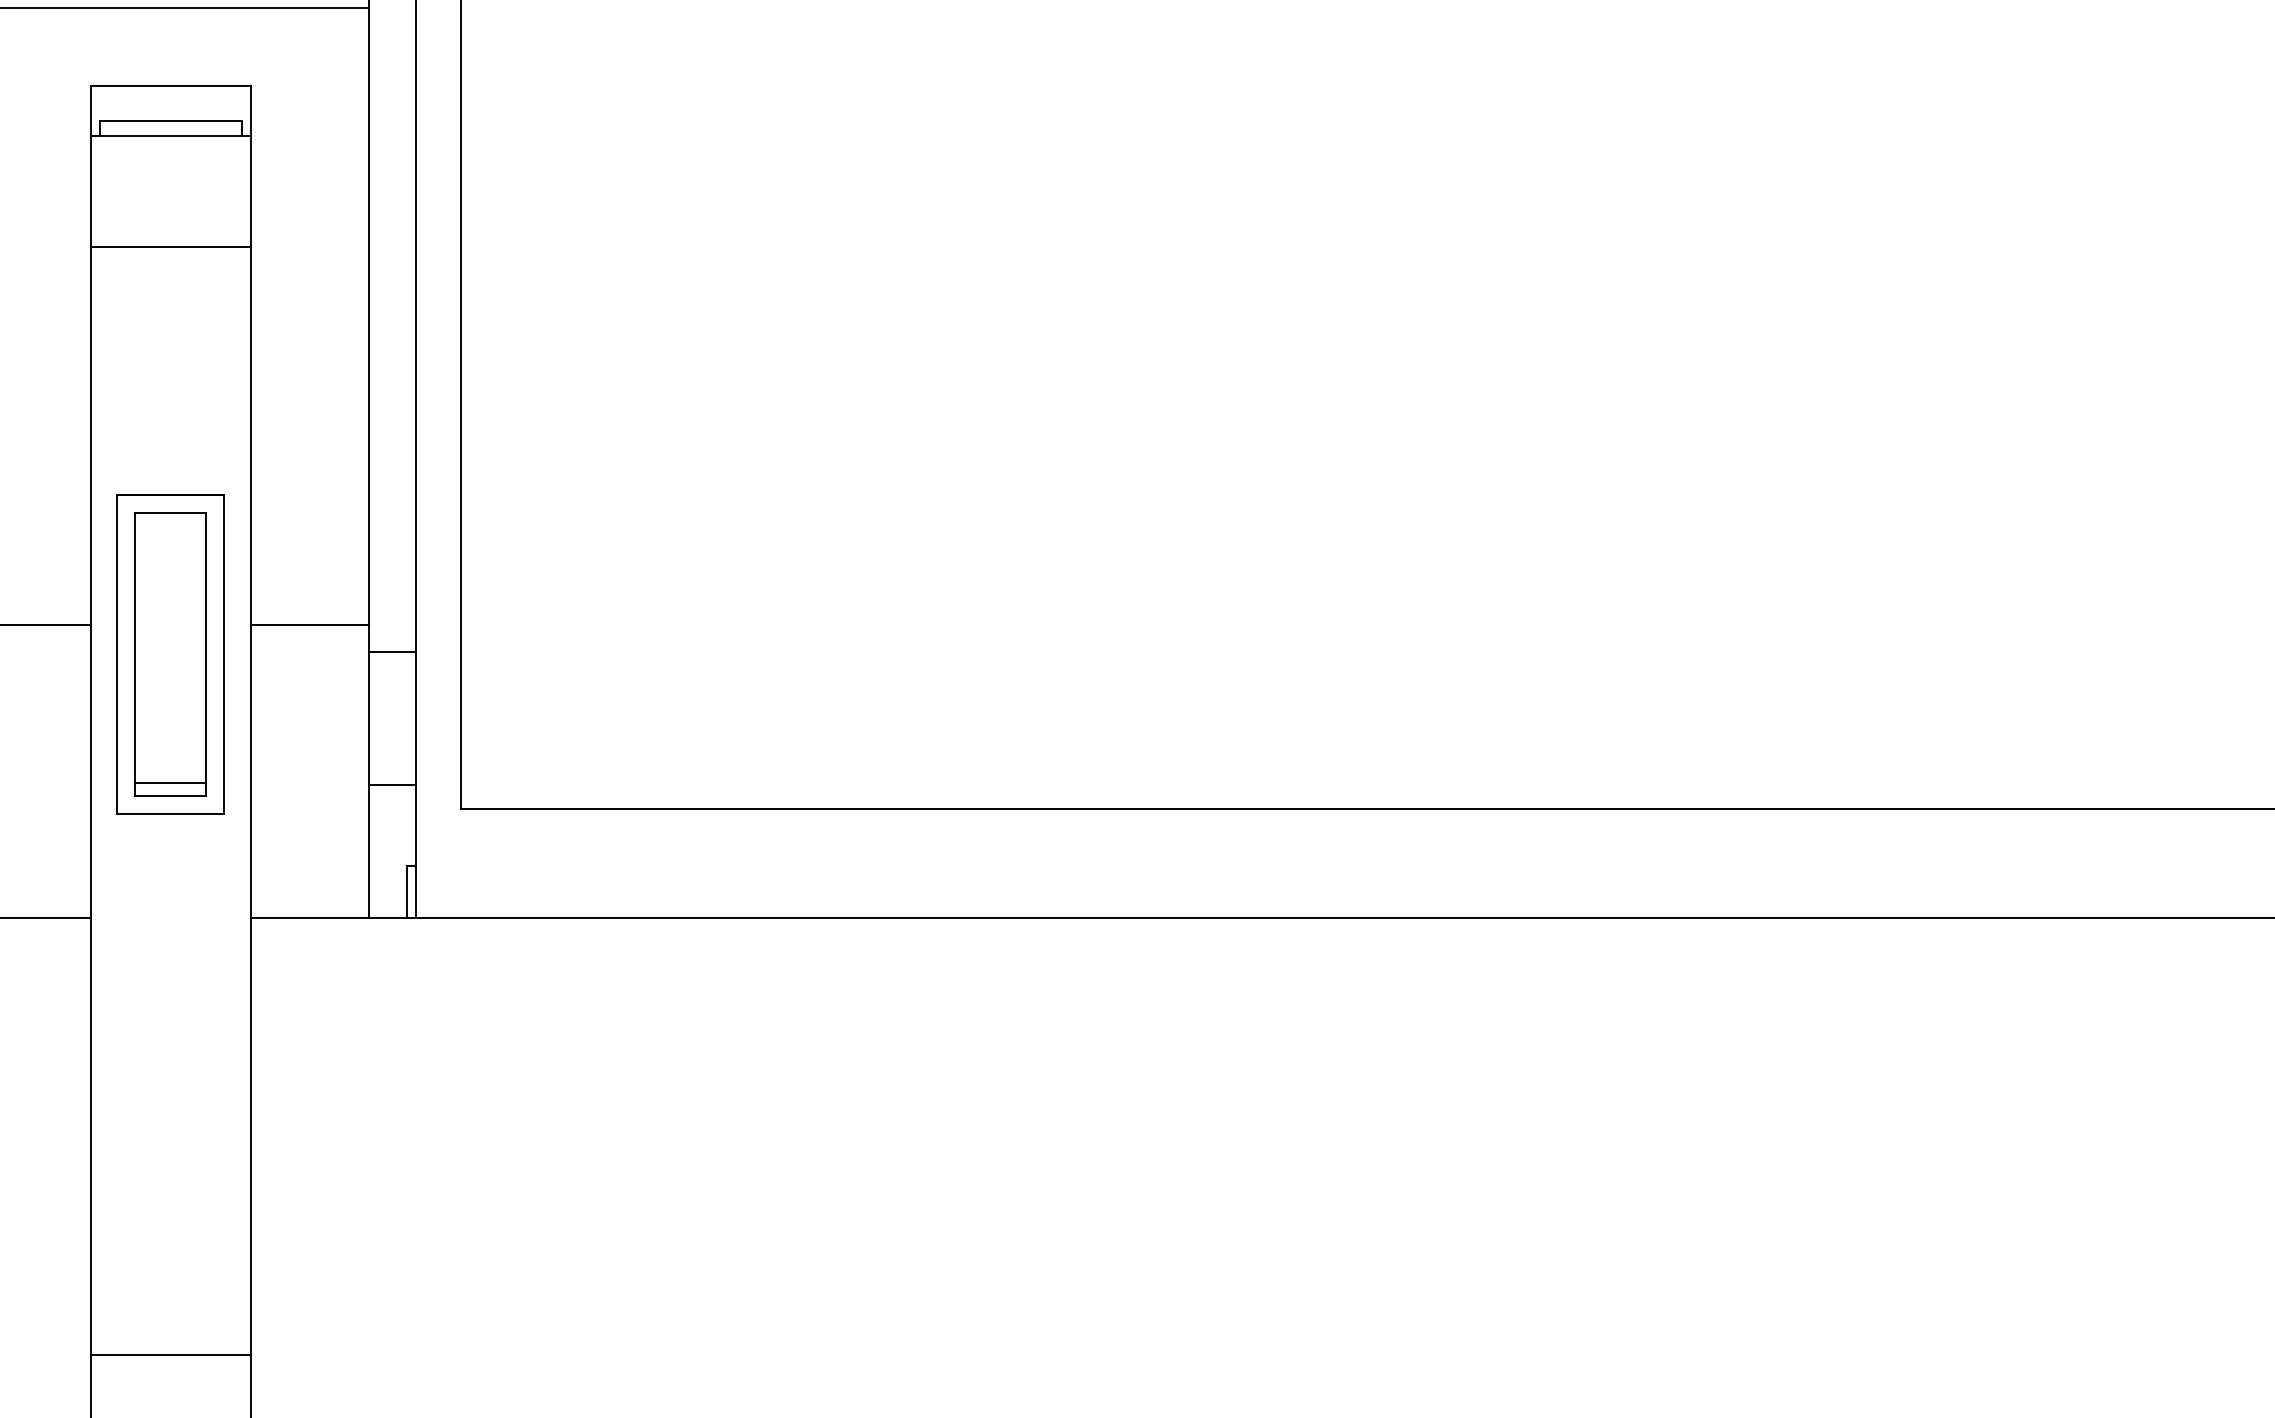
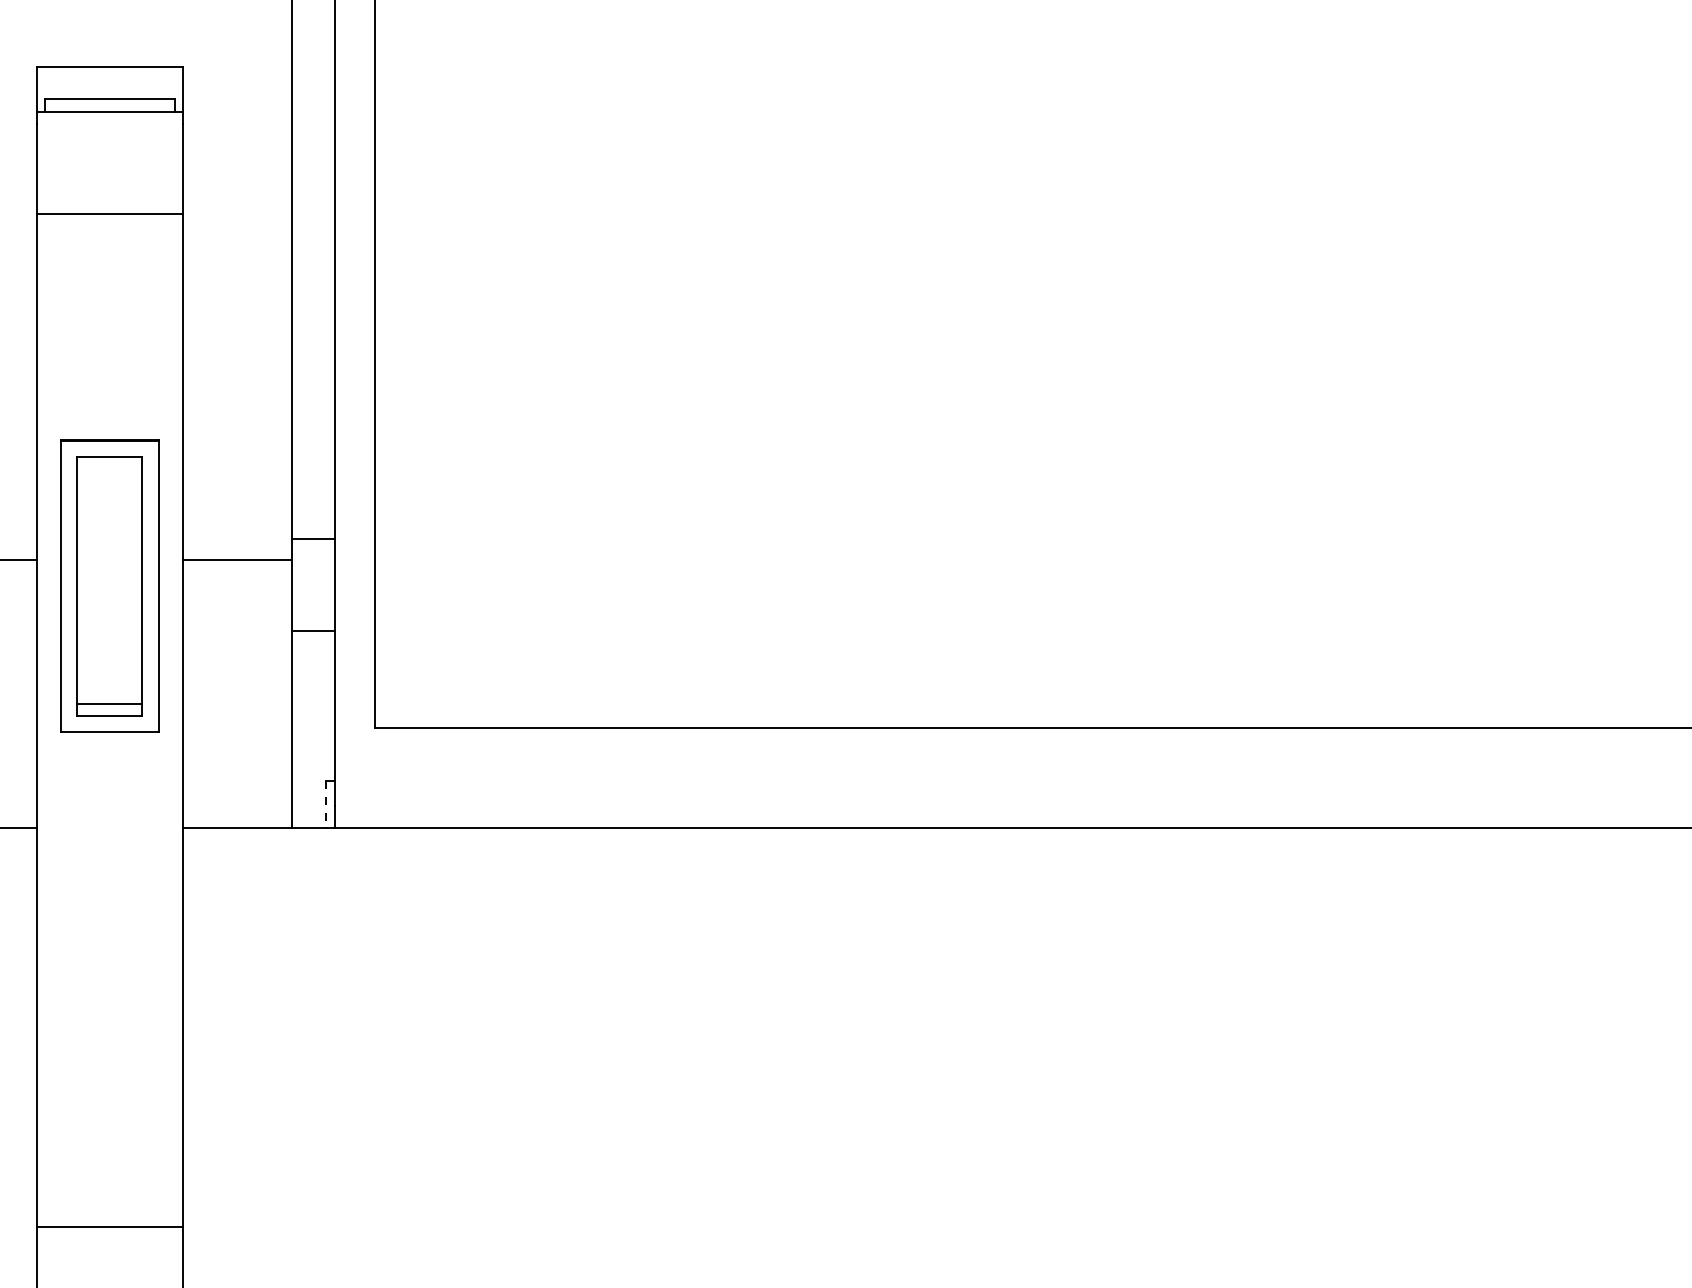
line: (392, 651) -> (312, 539), moved
line: (392, 785) -> (312, 631), moved
line: (407, 892) -> (326, 804), solid -> dashed

